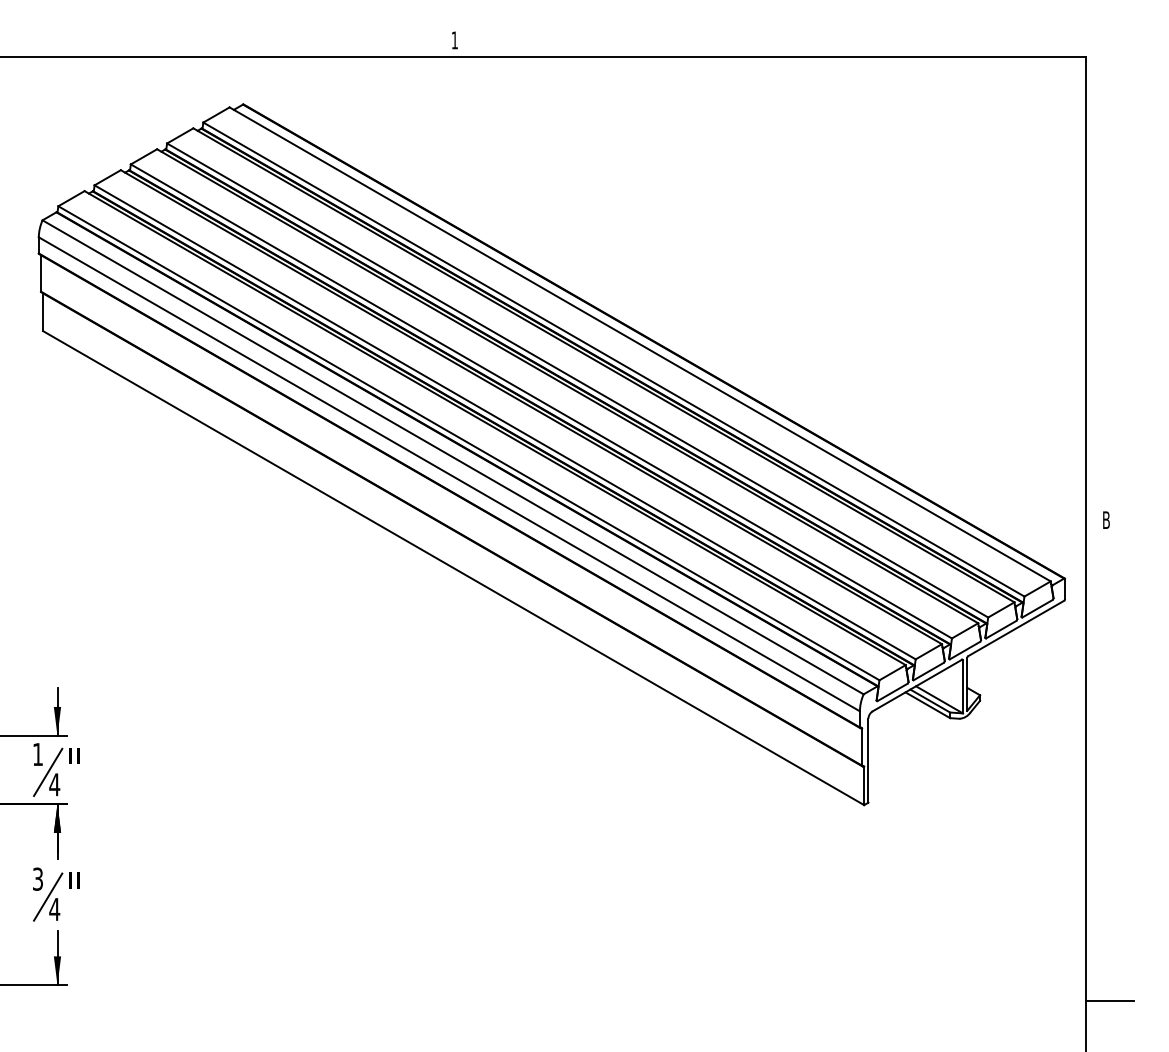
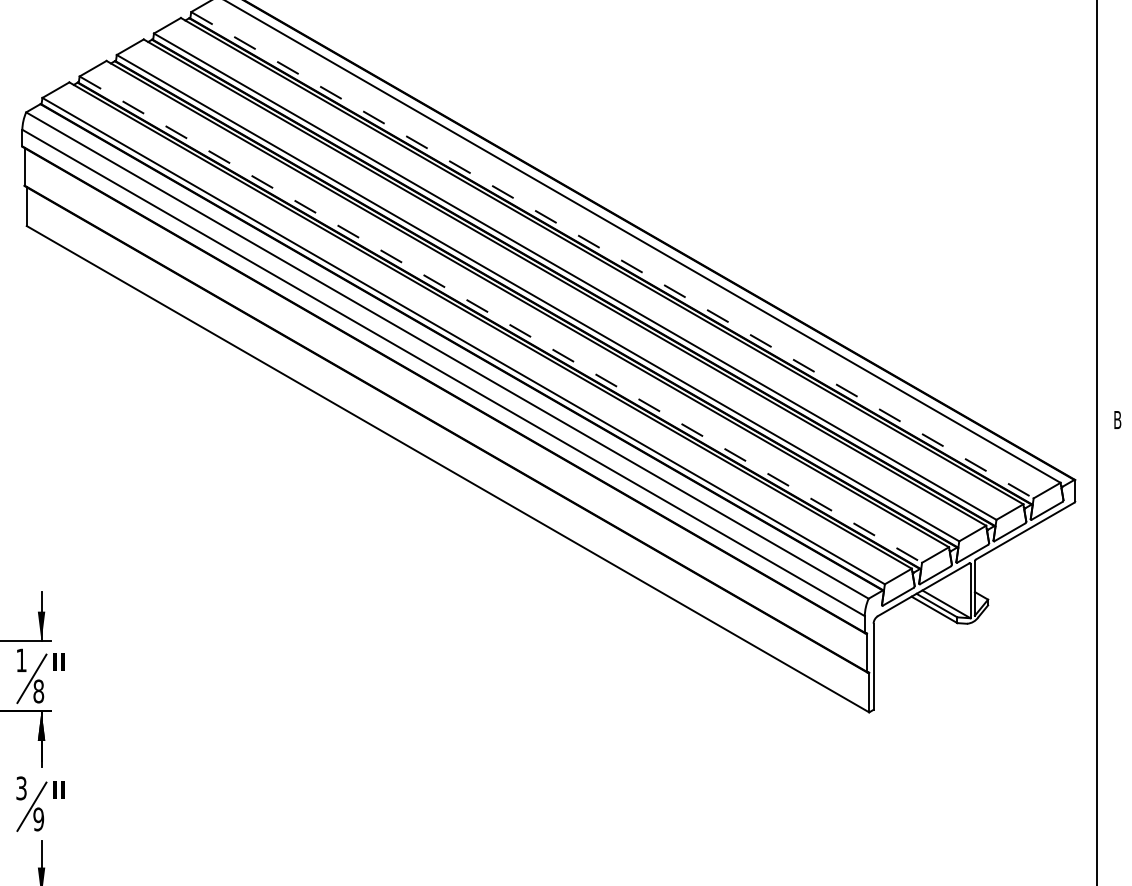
line: (614, 359) -> (613, 255), solid -> dashed
line: (505, 422) -> (501, 319), solid -> dashed
text: (54, 784) -> (38, 691), 4 -> 8
text: (54, 909) -> (38, 819), 4 -> 9

